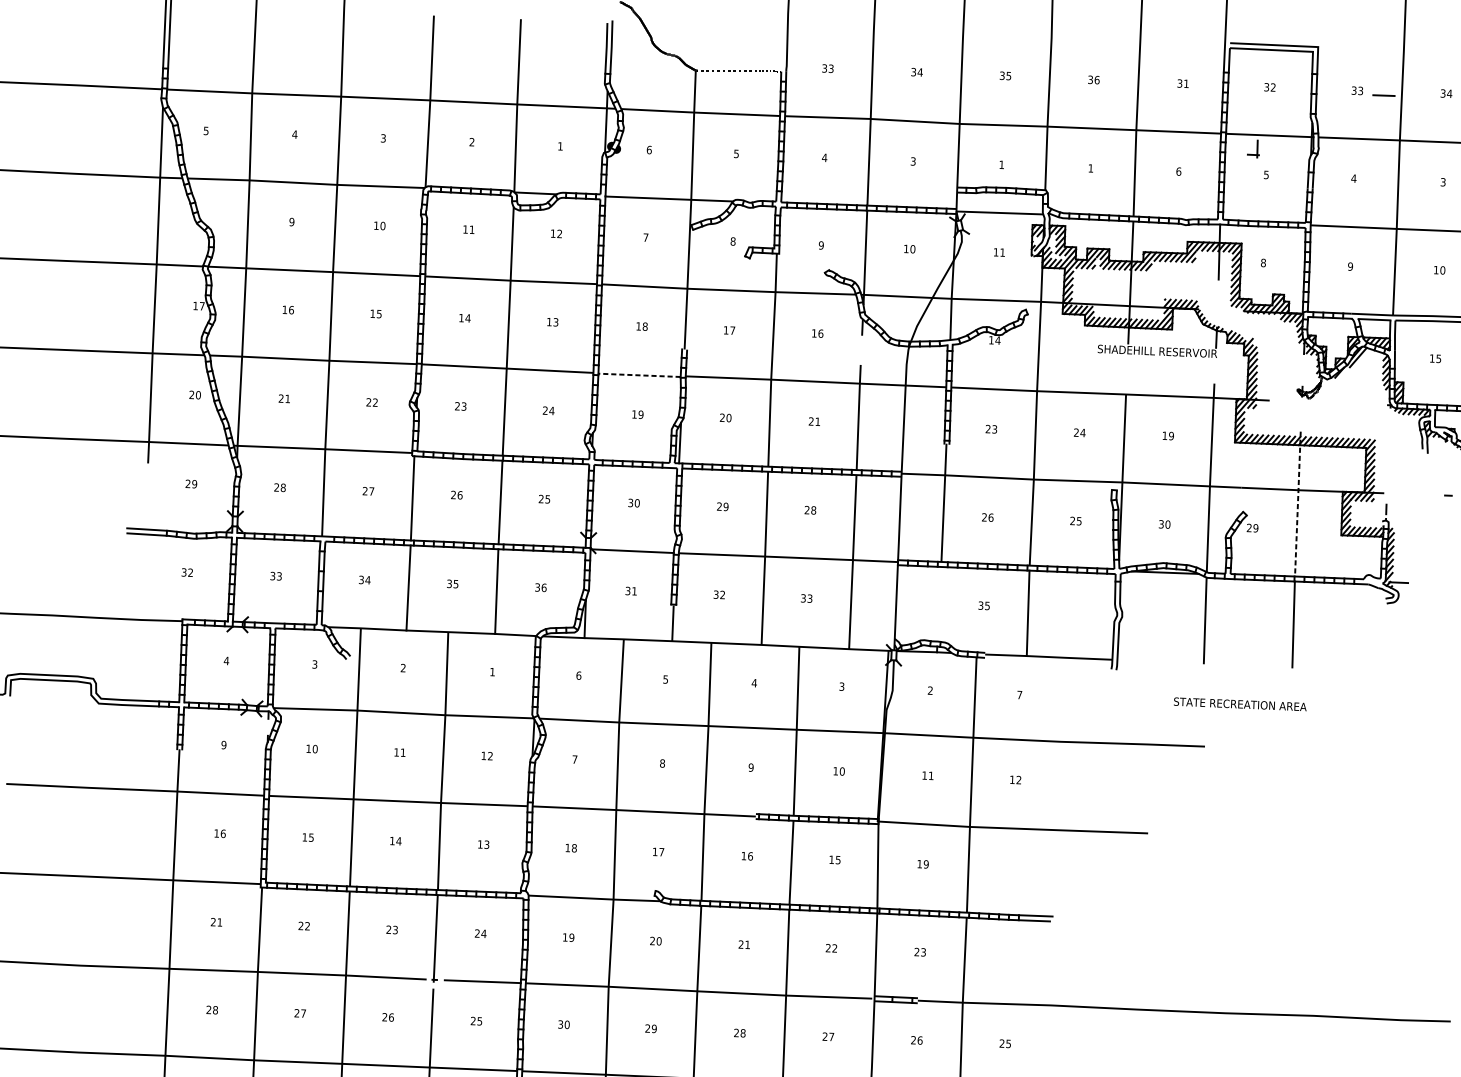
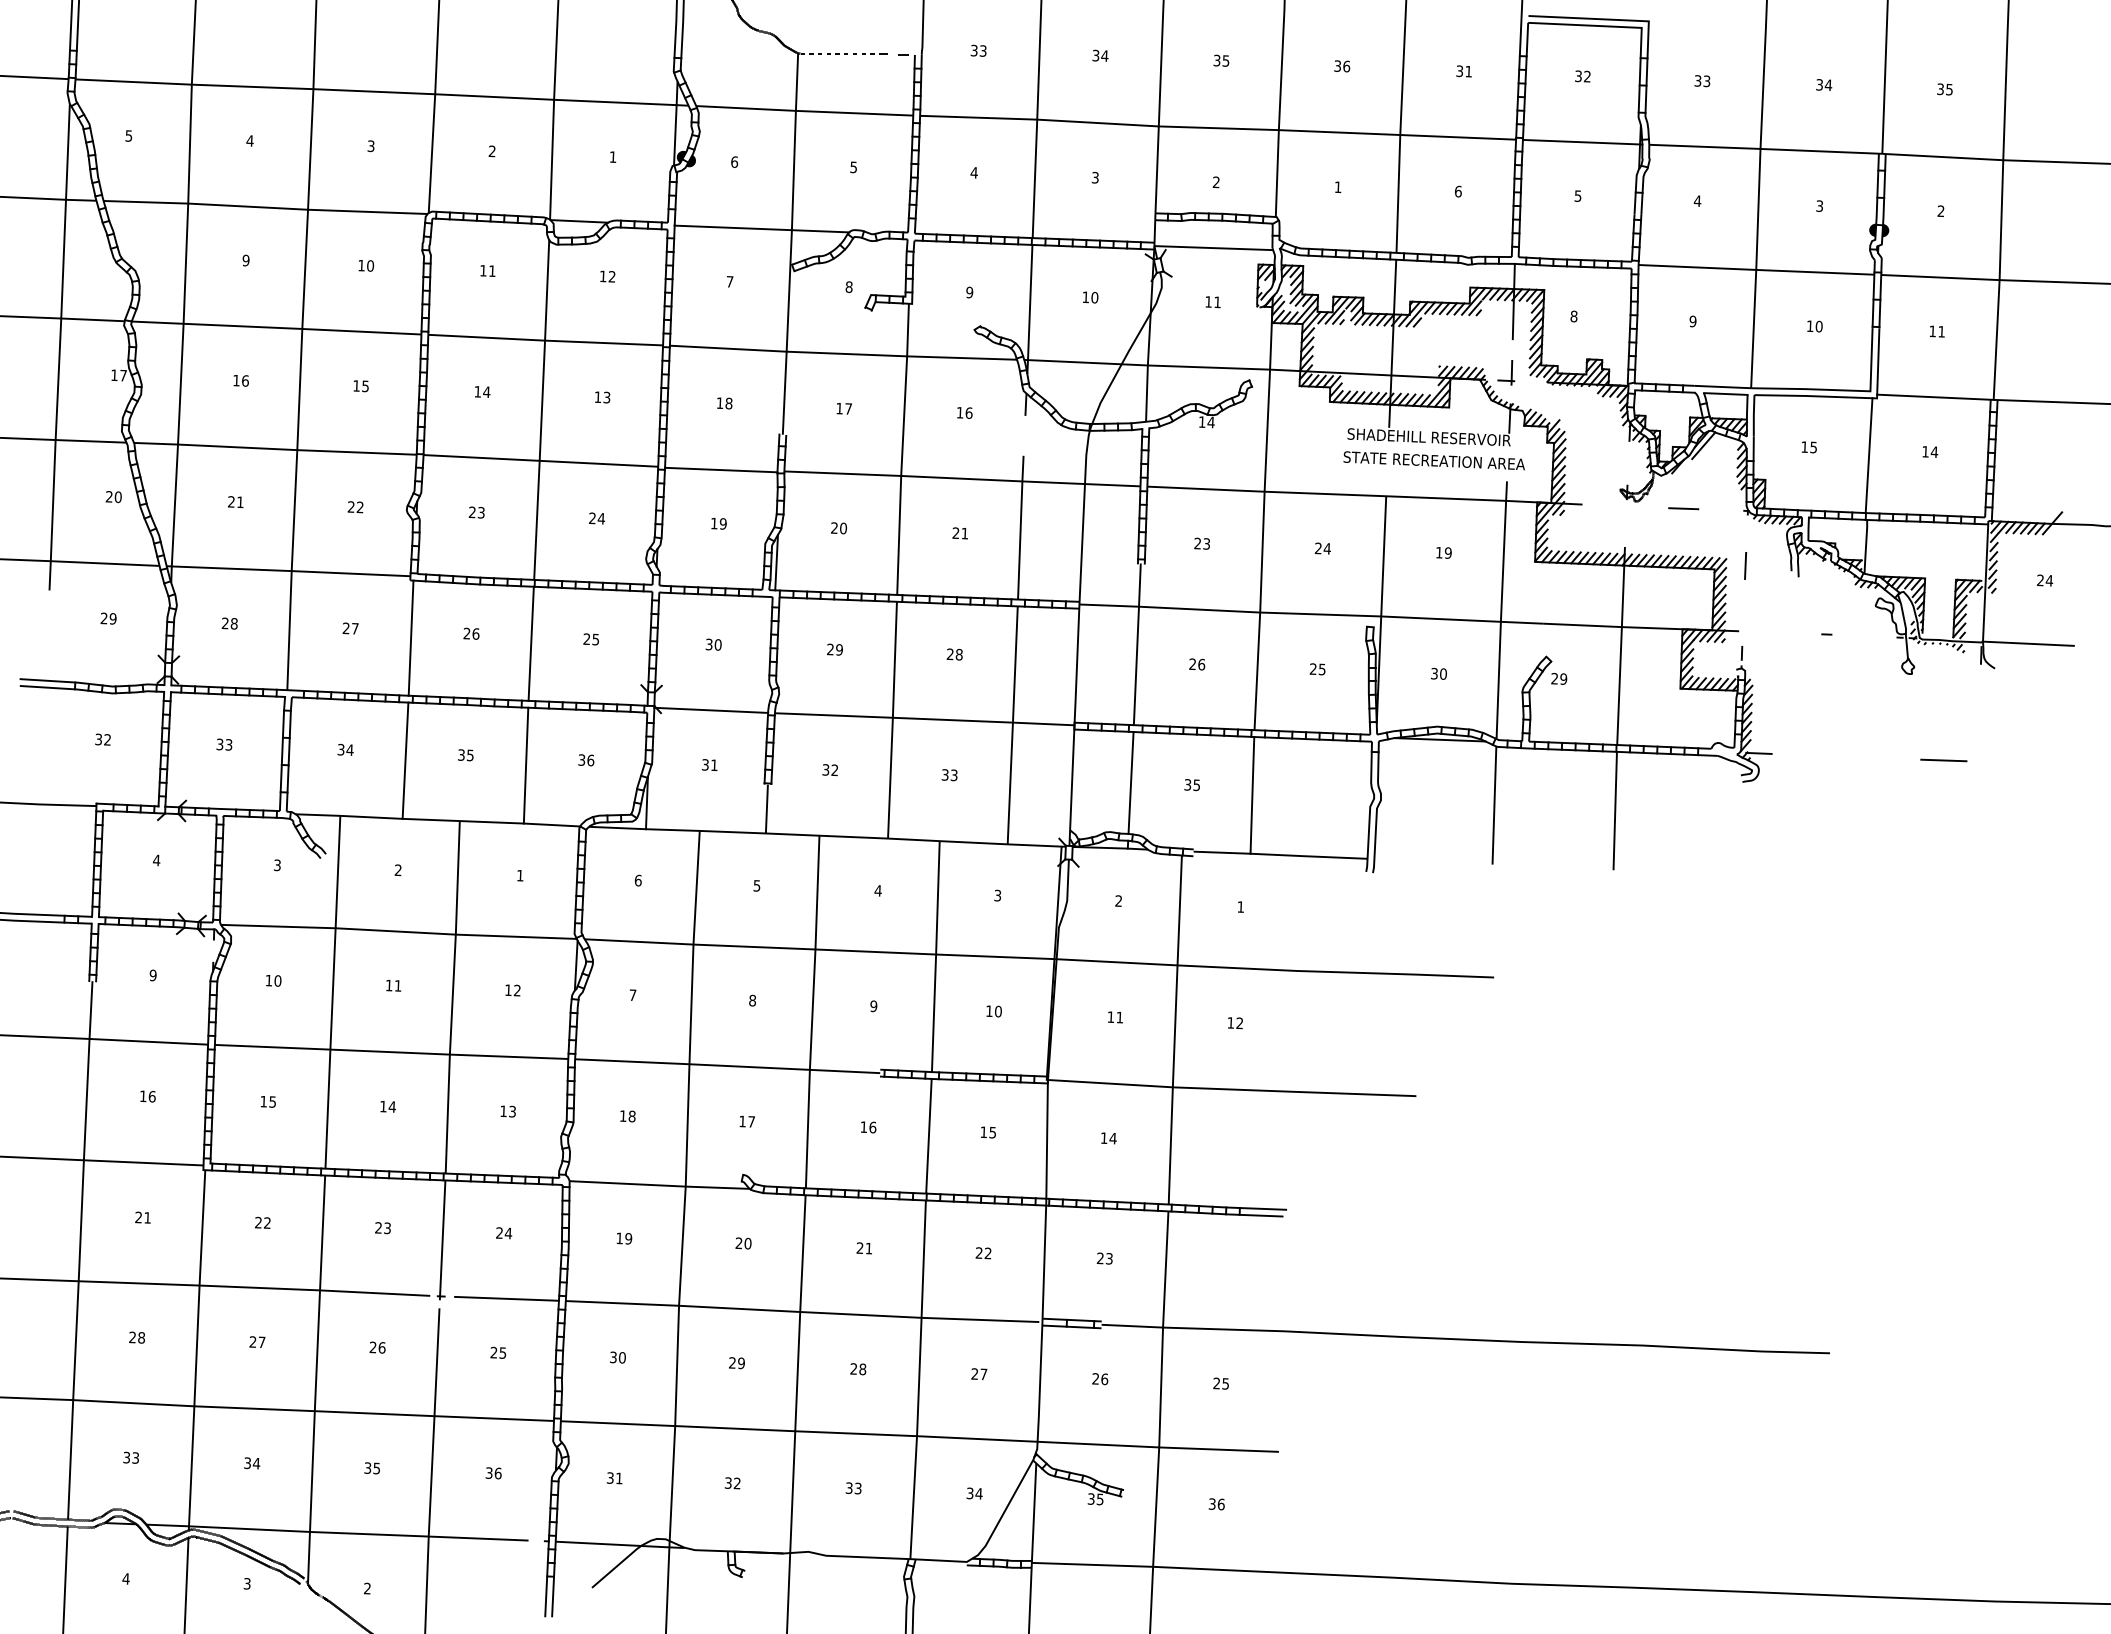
line: (1383, 95) -> (1683, 508), moved
part: (1253, 148) -> (1506, 372), moved
text: (1001, 164) -> (1215, 181), 1 -> 2
line: (639, 375) -> (720, 470), dashed -> solid
line: (1388, 445) -> (1745, 565), added
line: (1298, 503) -> (1621, 645), dashed -> solid
line: (938, 603) -> (1130, 782), added
text: (1019, 694) -> (1240, 906), 7 -> 1
text: (1239, 704) -> (1433, 460), moved
text: (925, 864) -> (1112, 1138), 19 -> 14

